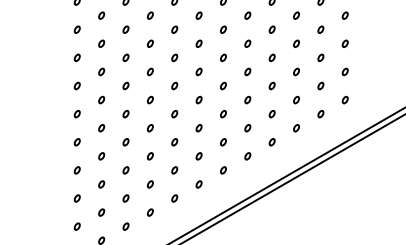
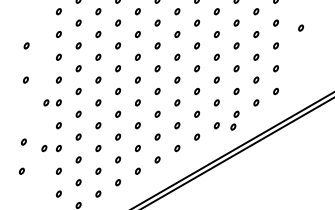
part: (375, 21) -> (300, 27), added
part: (37, 43) -> (26, 45), added
part: (36, 85) -> (25, 79), added
part: (61, 113) -> (46, 102), added
part: (292, 143) -> (233, 126), added
part: (33, 161) -> (23, 141), added
part: (59, 170) -> (44, 148), added
part: (31, 197) -> (21, 170), added

